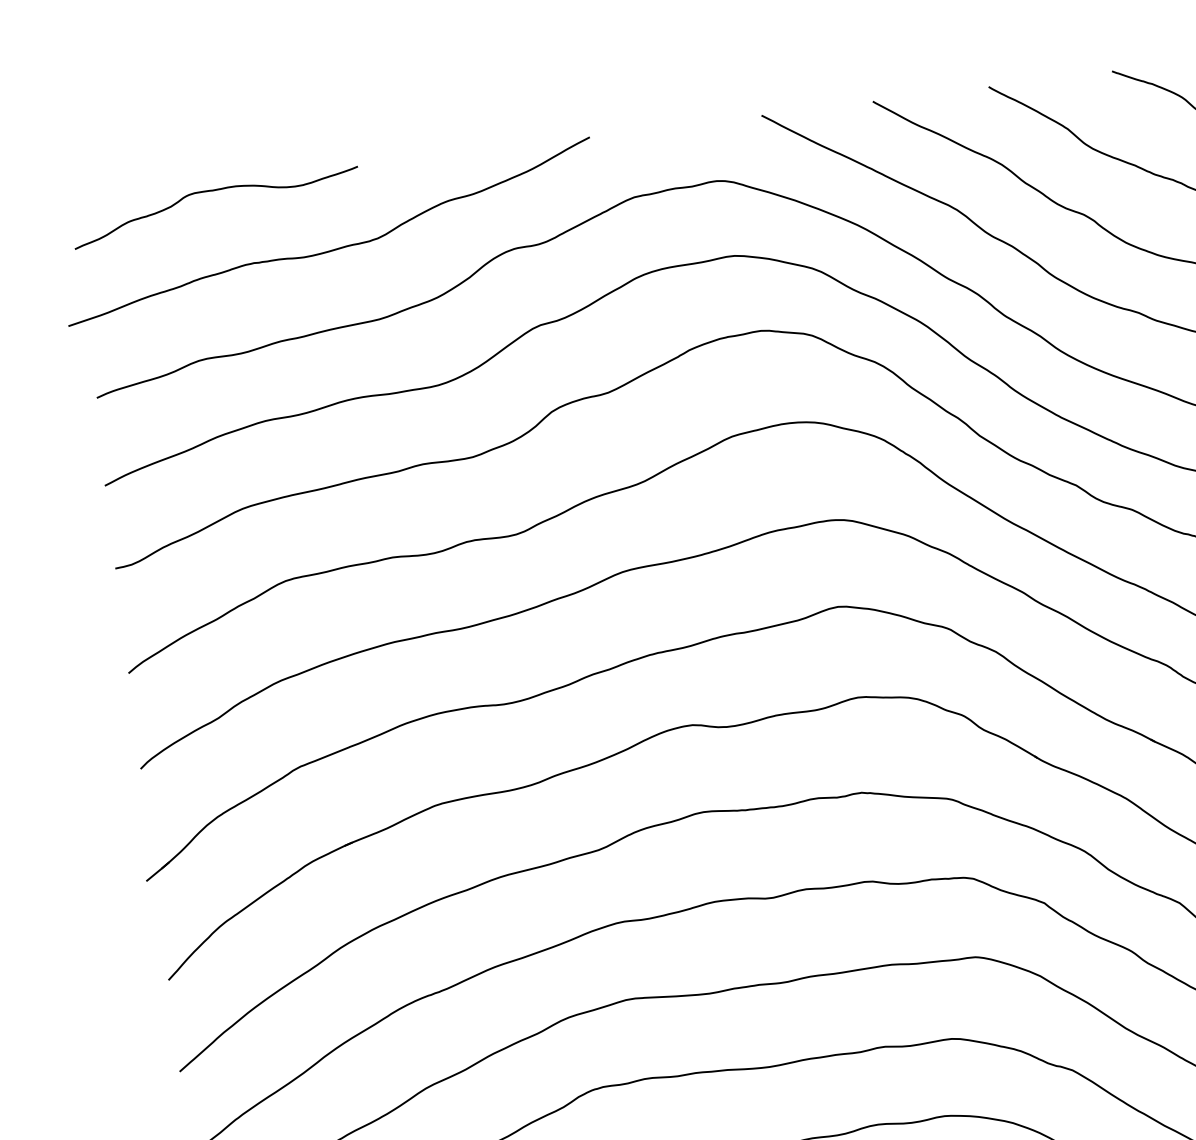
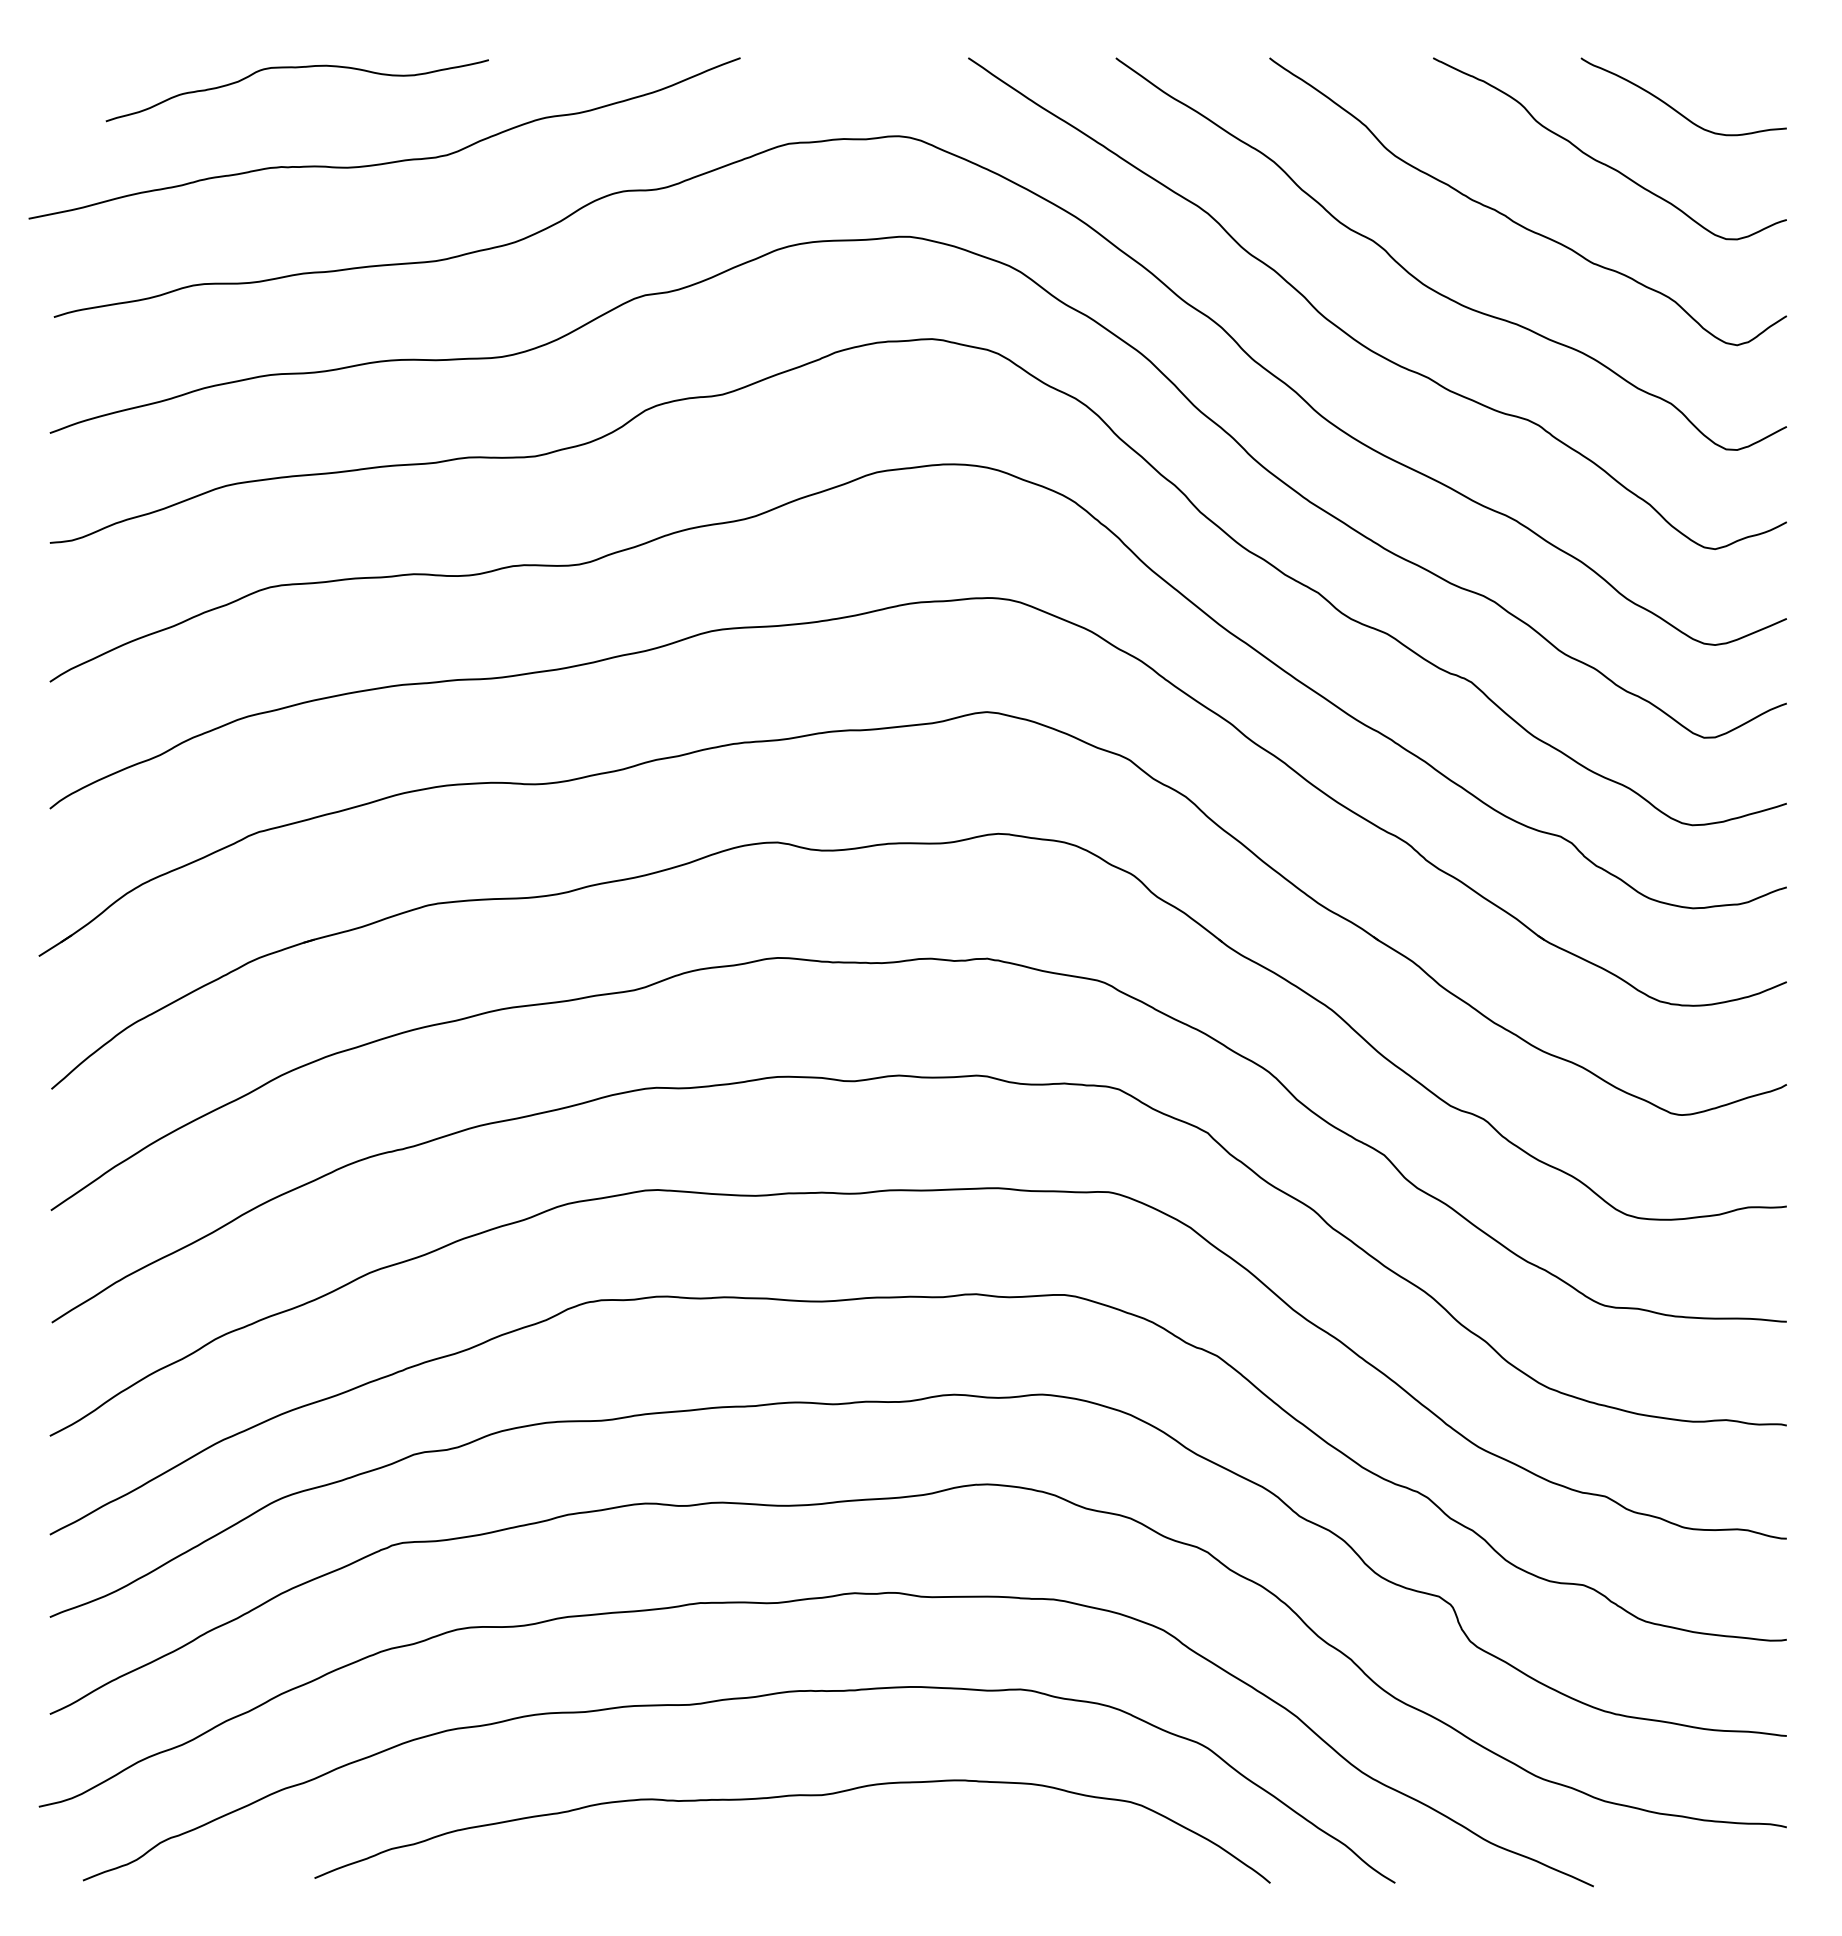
curve: (213, 191) -> (296, 68), moved

